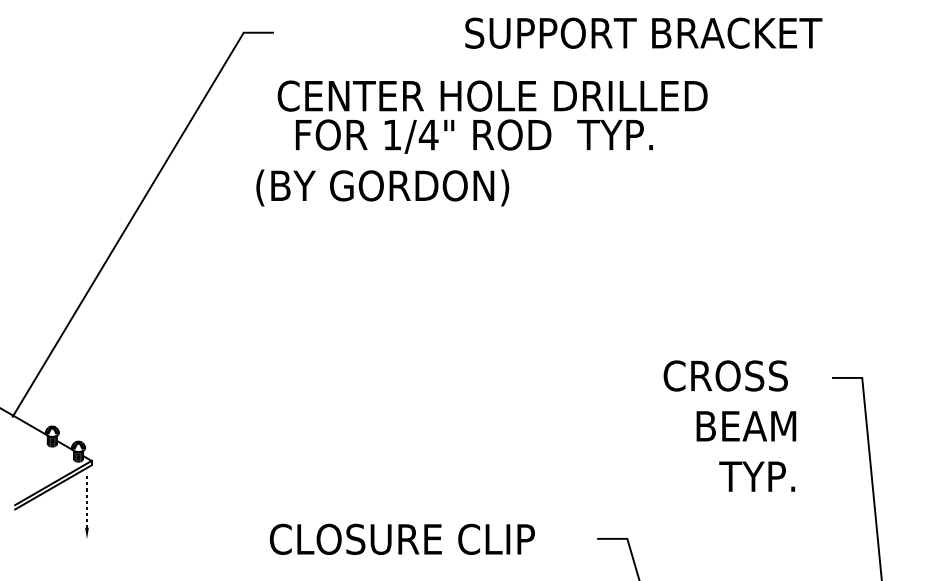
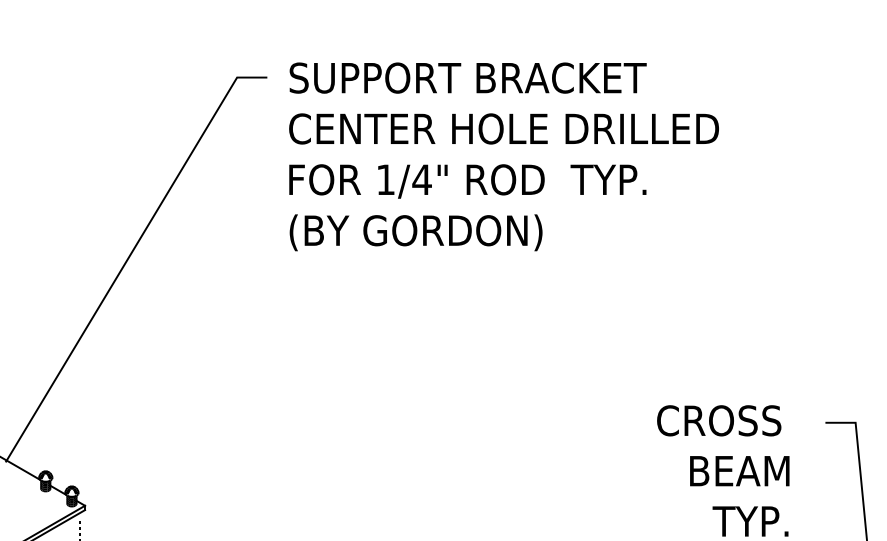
text: (643, 32) -> (467, 77), moved
text: (492, 95) -> (503, 128), moved
text: (382, 187) -> (415, 232), moved

